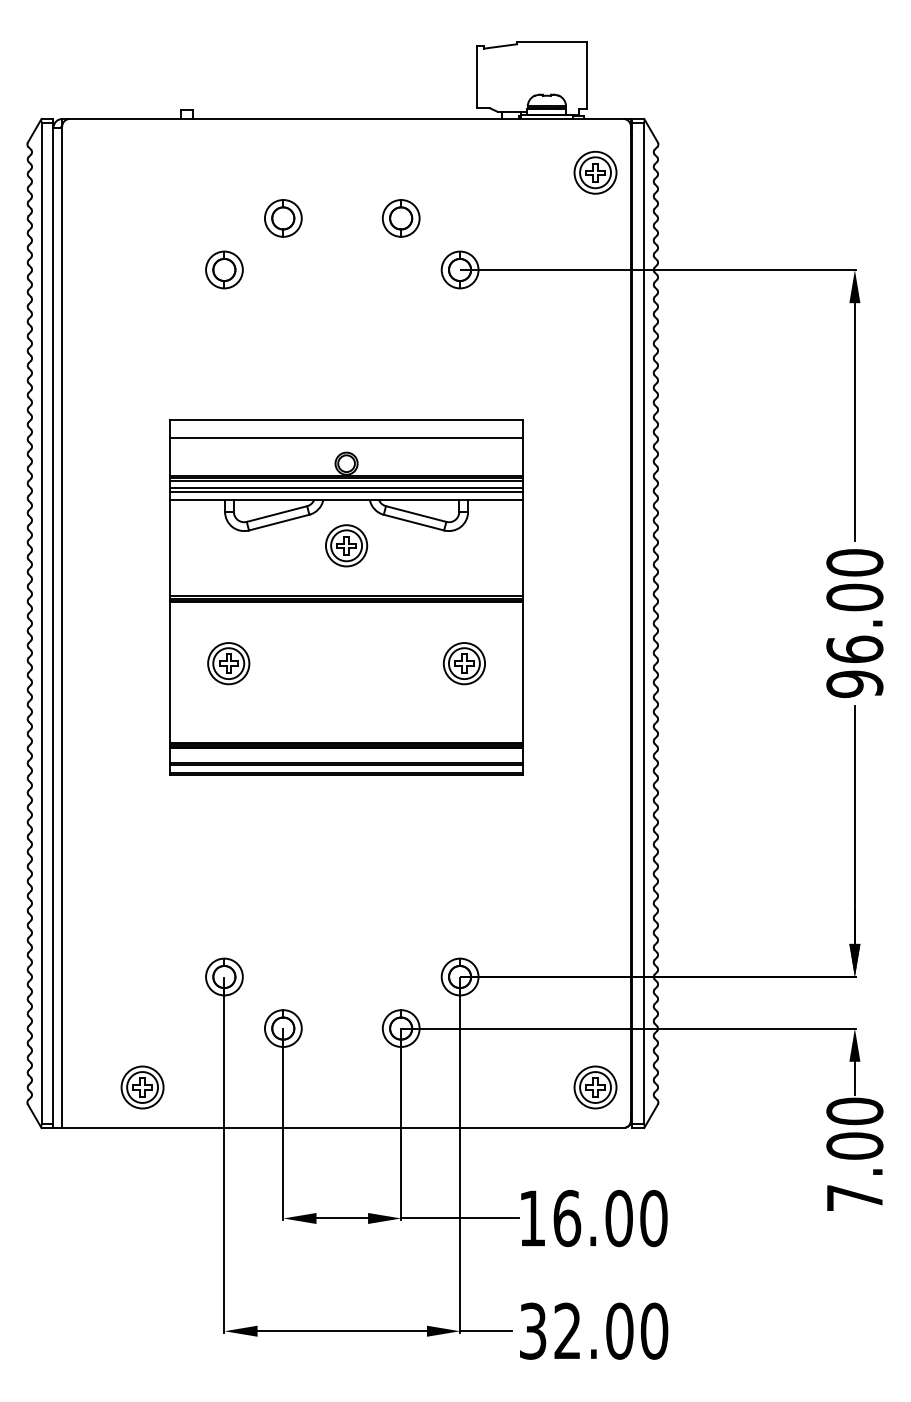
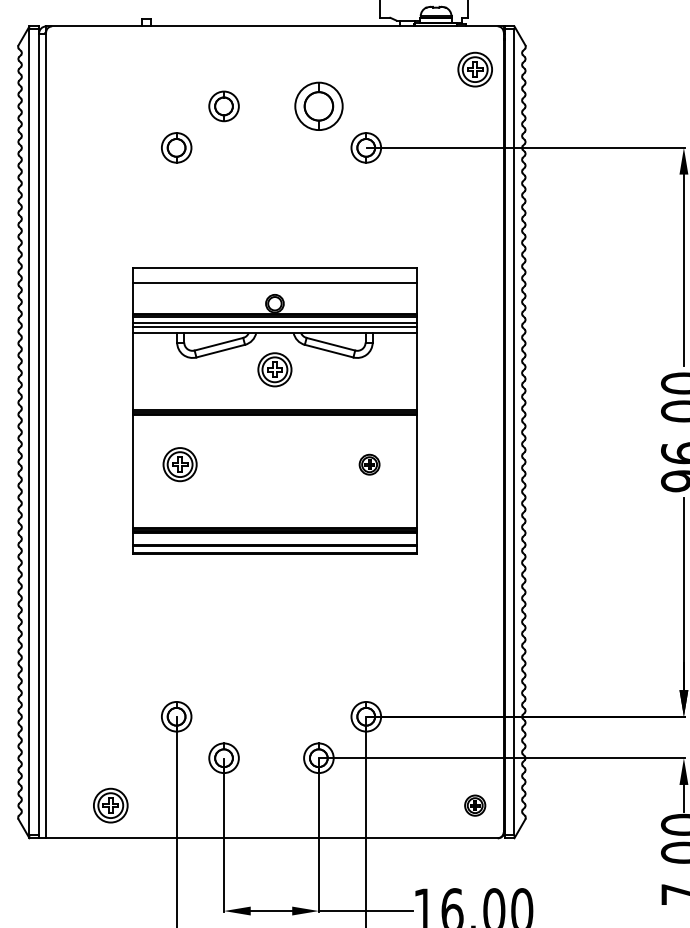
part: (400, 218) -> (318, 106), size x1.6
part: (463, 663) -> (369, 464), size x0.6
part: (595, 1087) -> (475, 805), size x0.6

